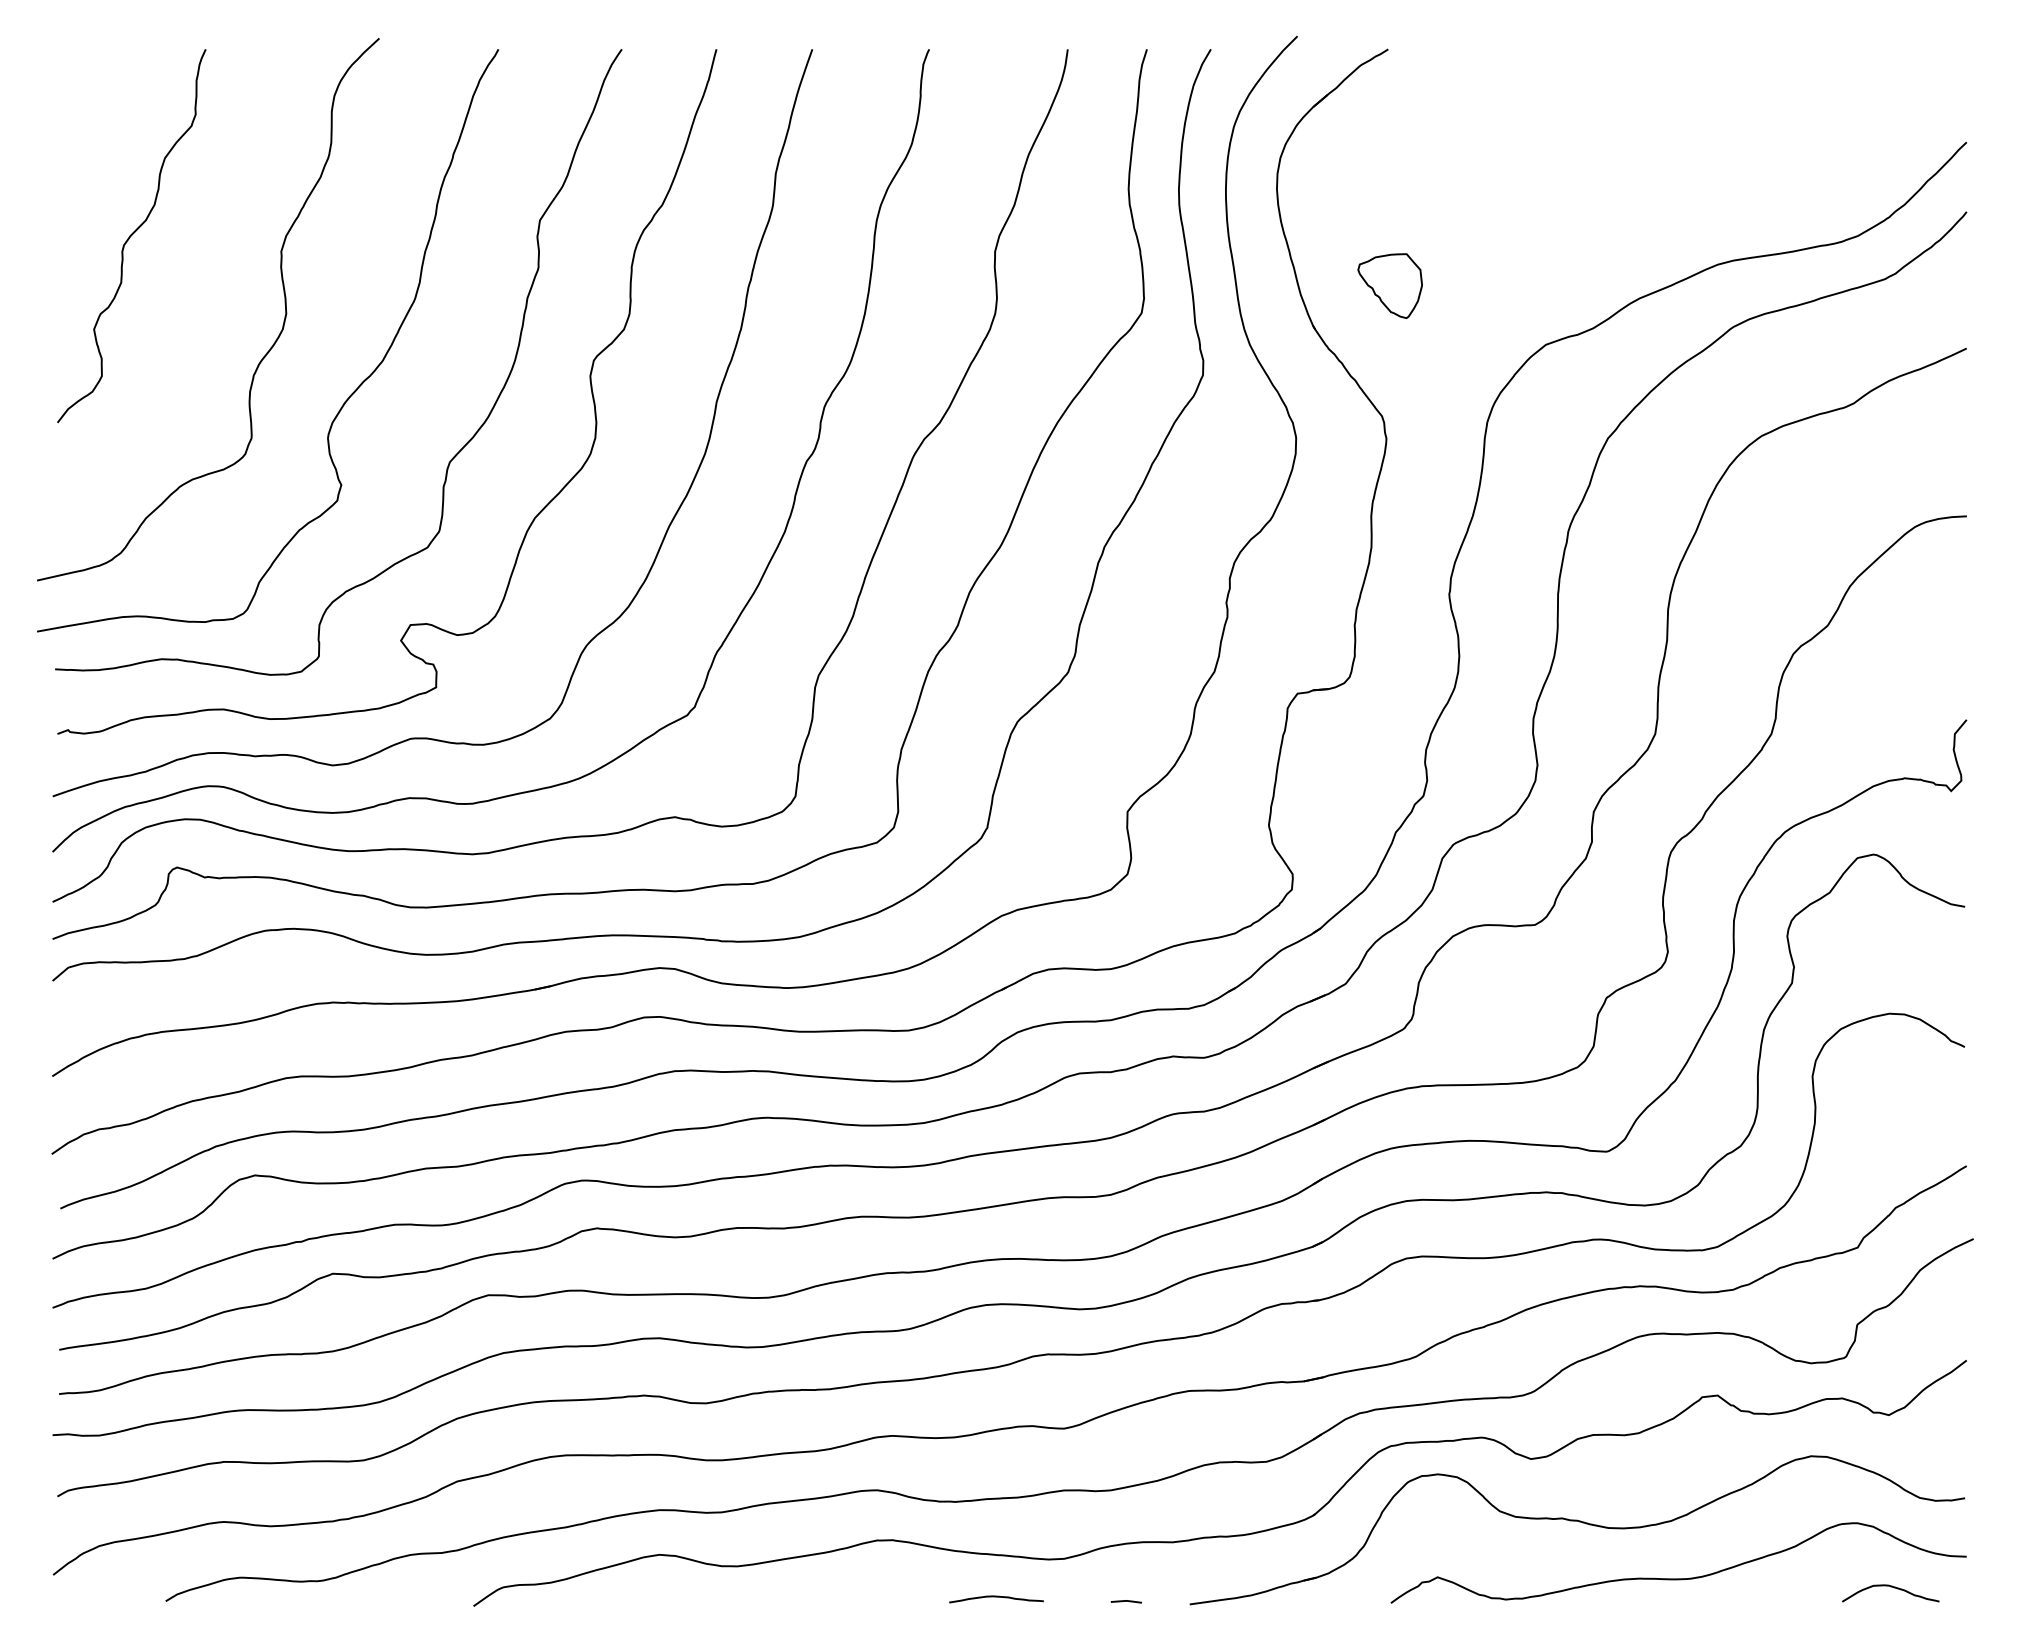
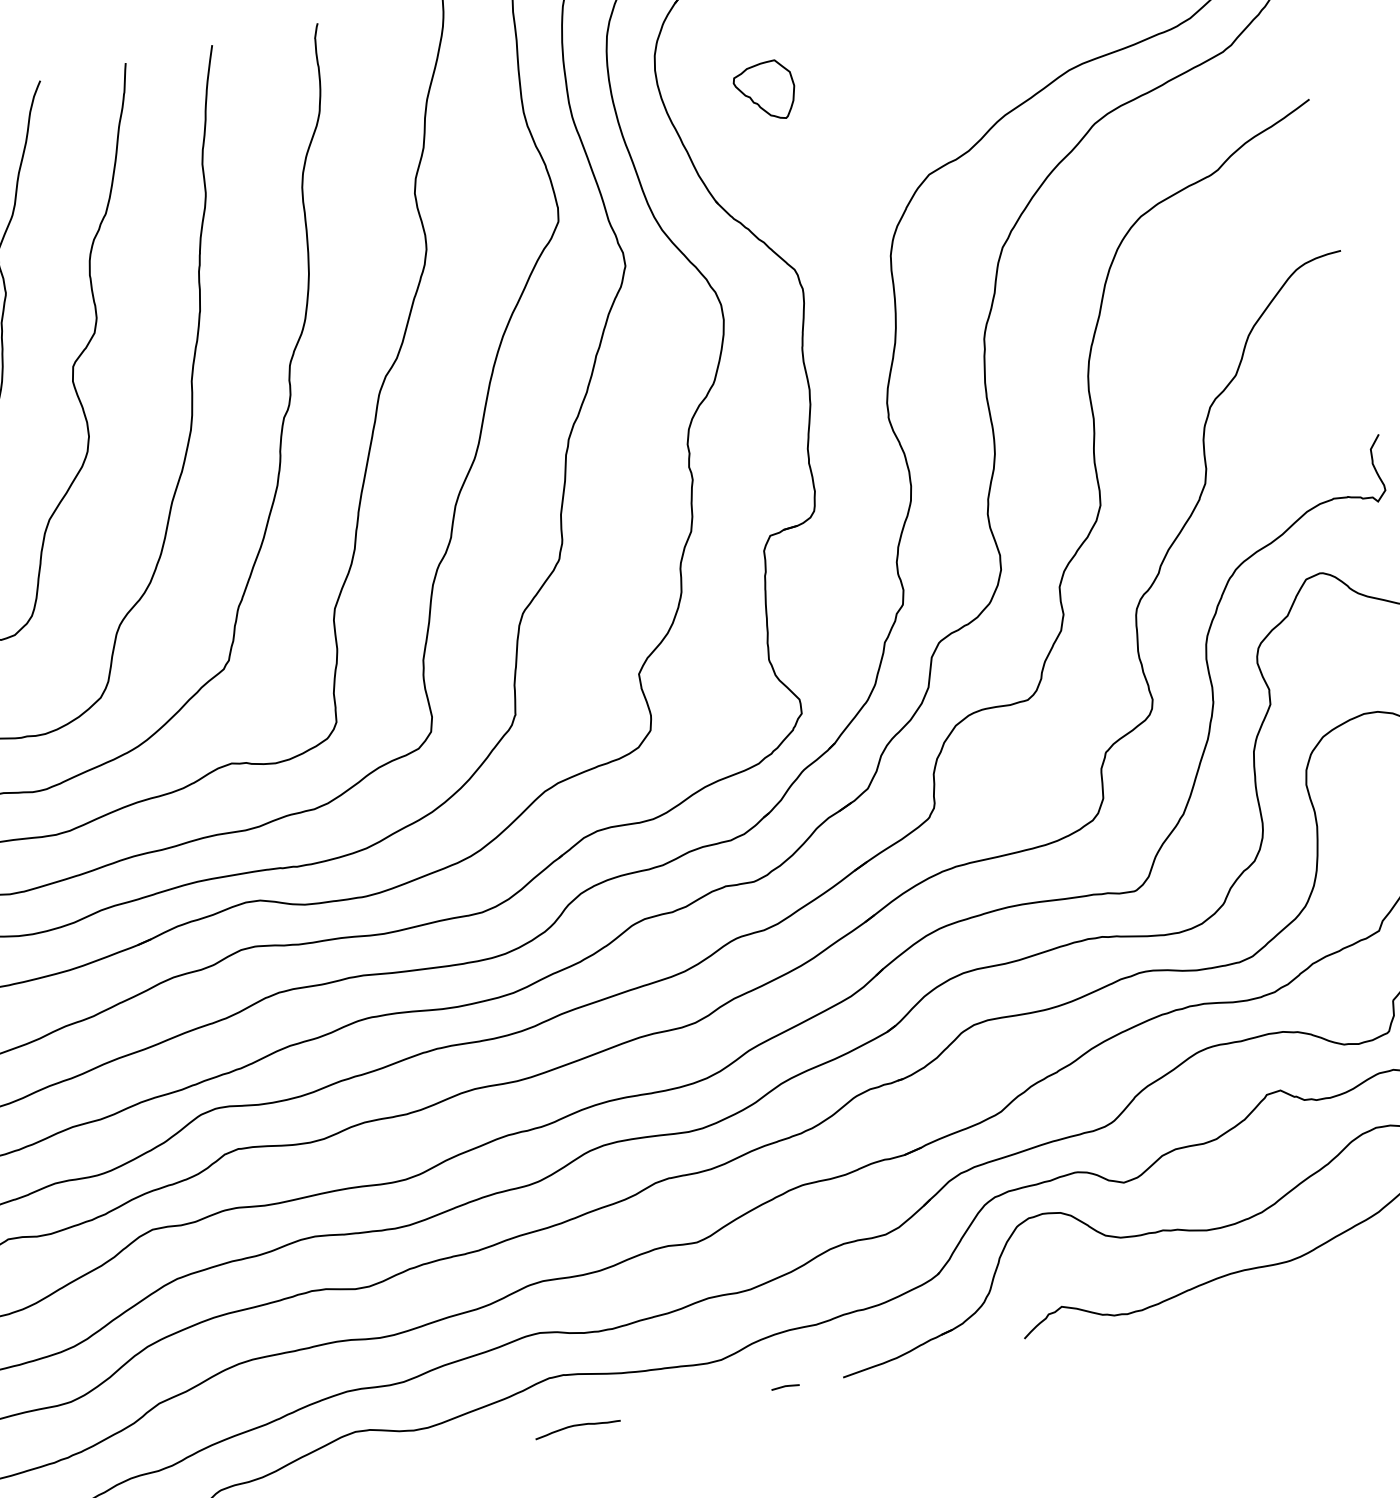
part: (1389, 286) -> (765, 92), moved
curve: (996, 1597) -> (577, 1426), moved

